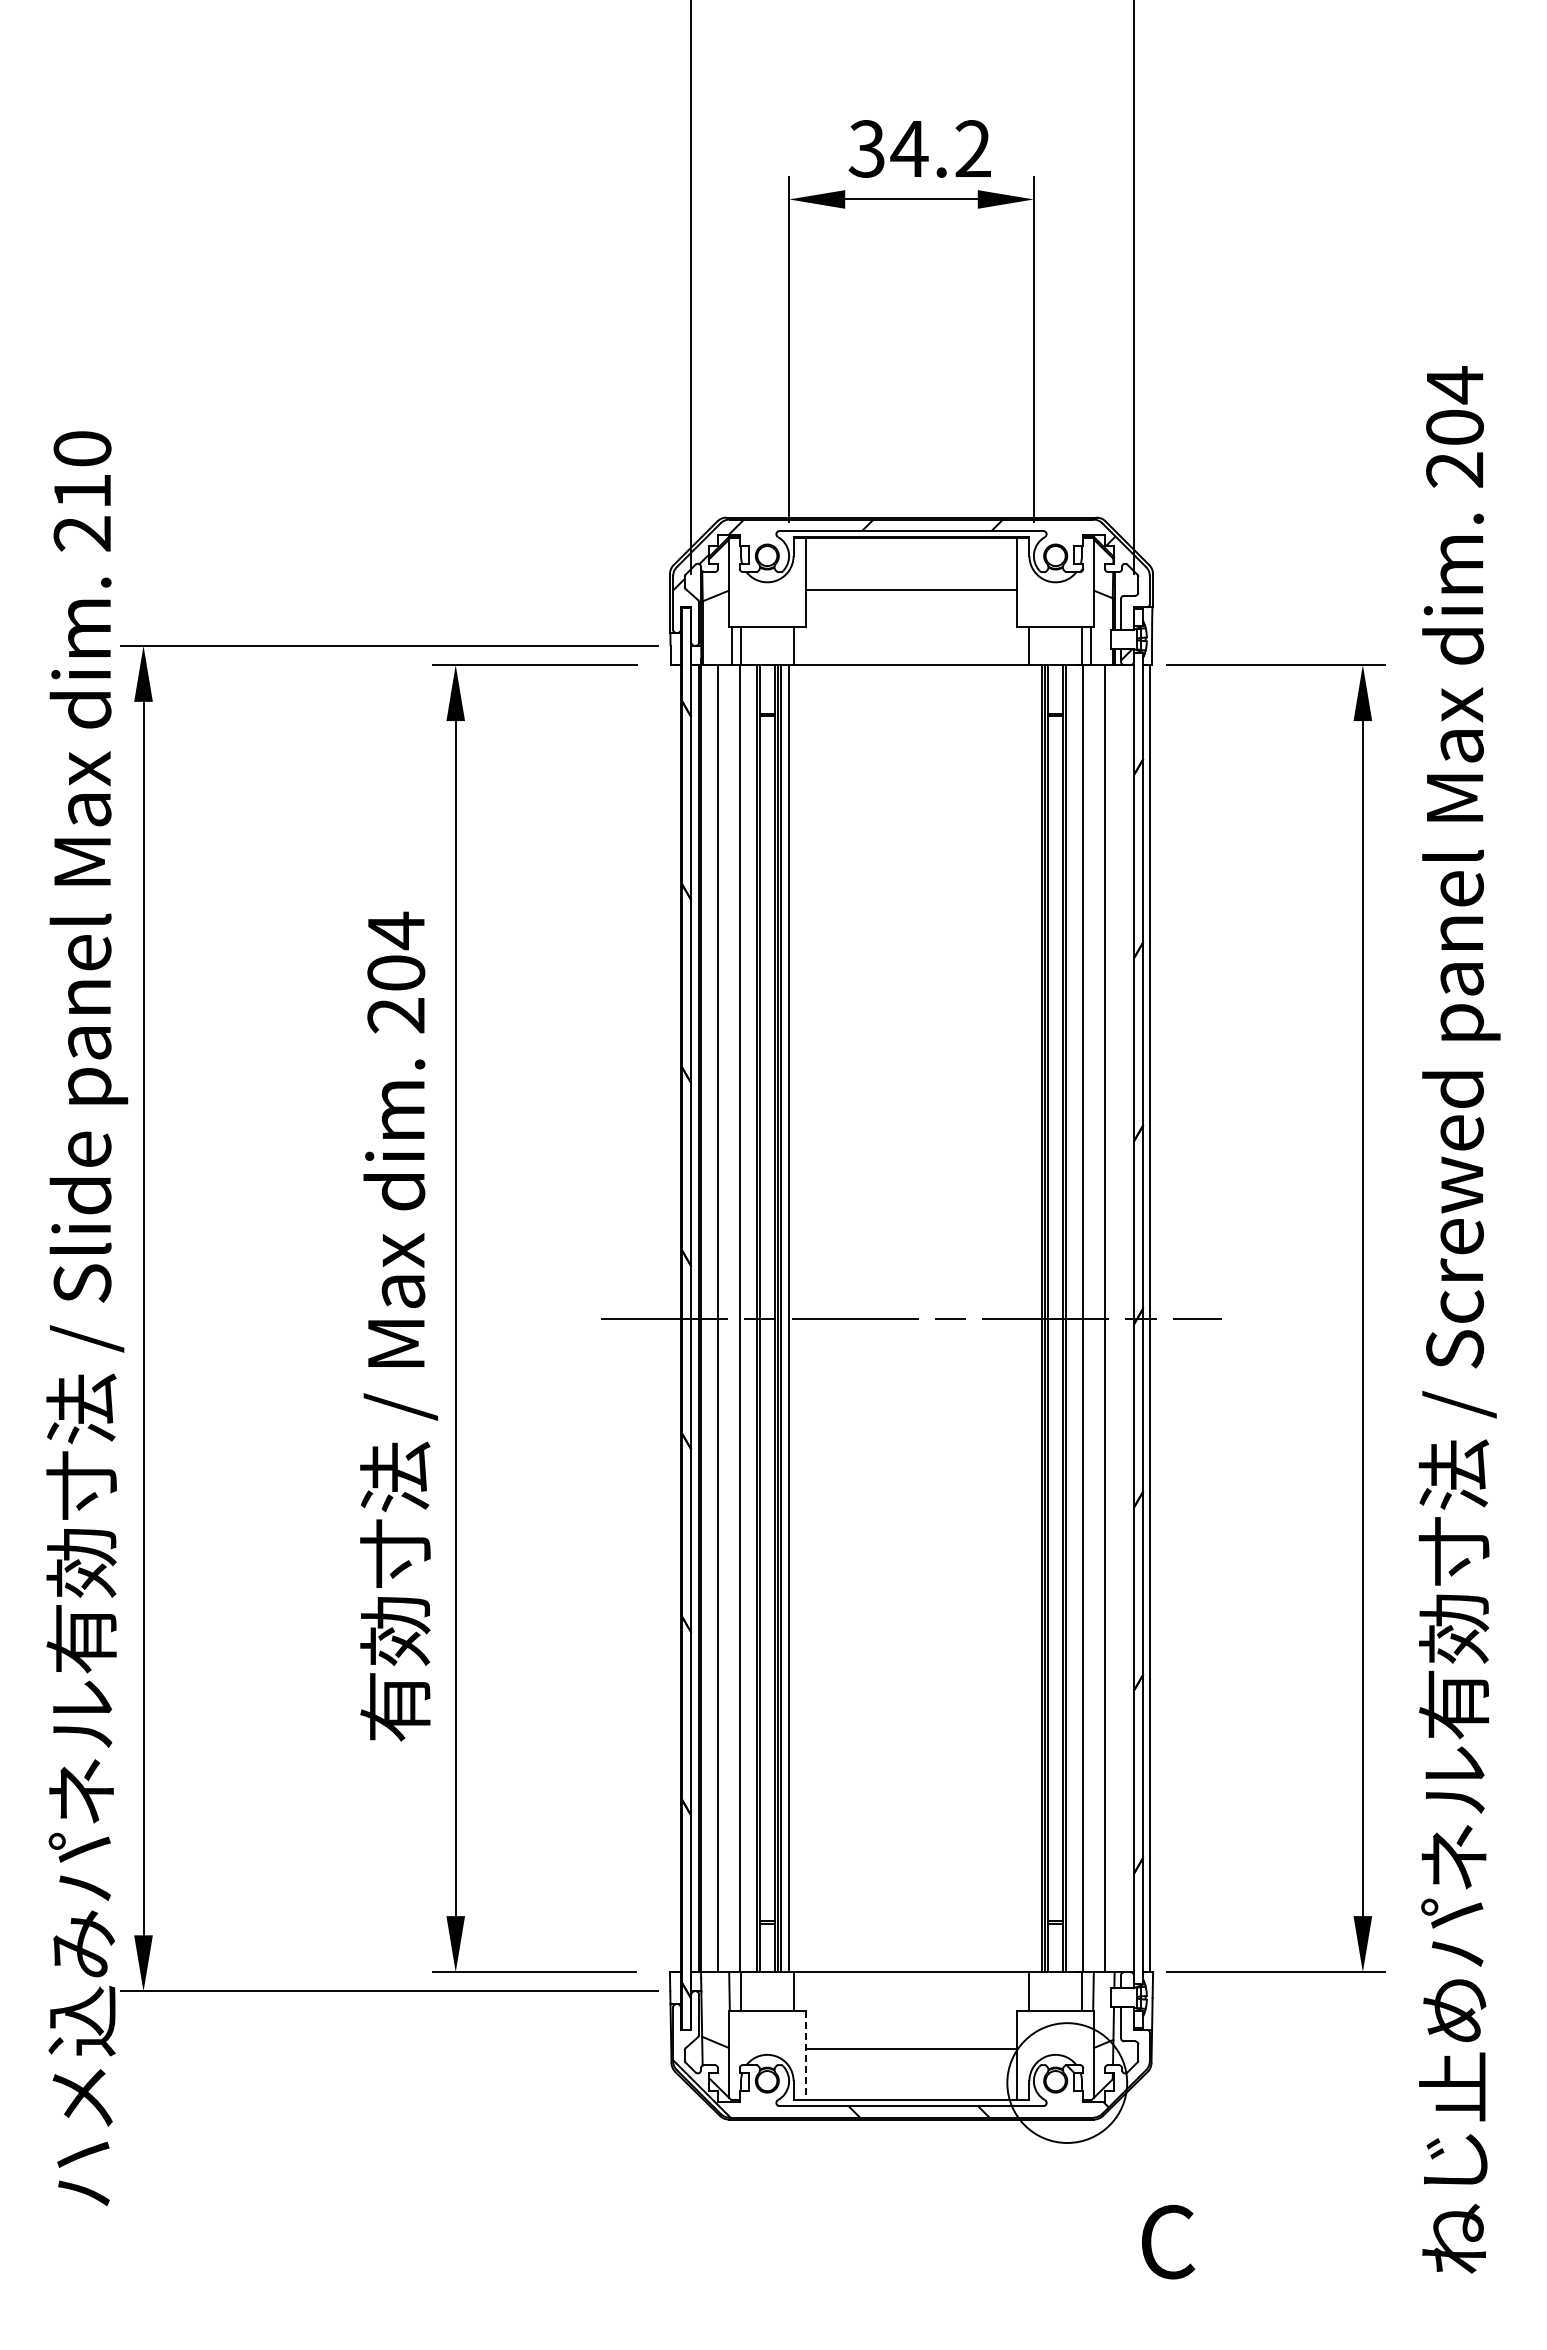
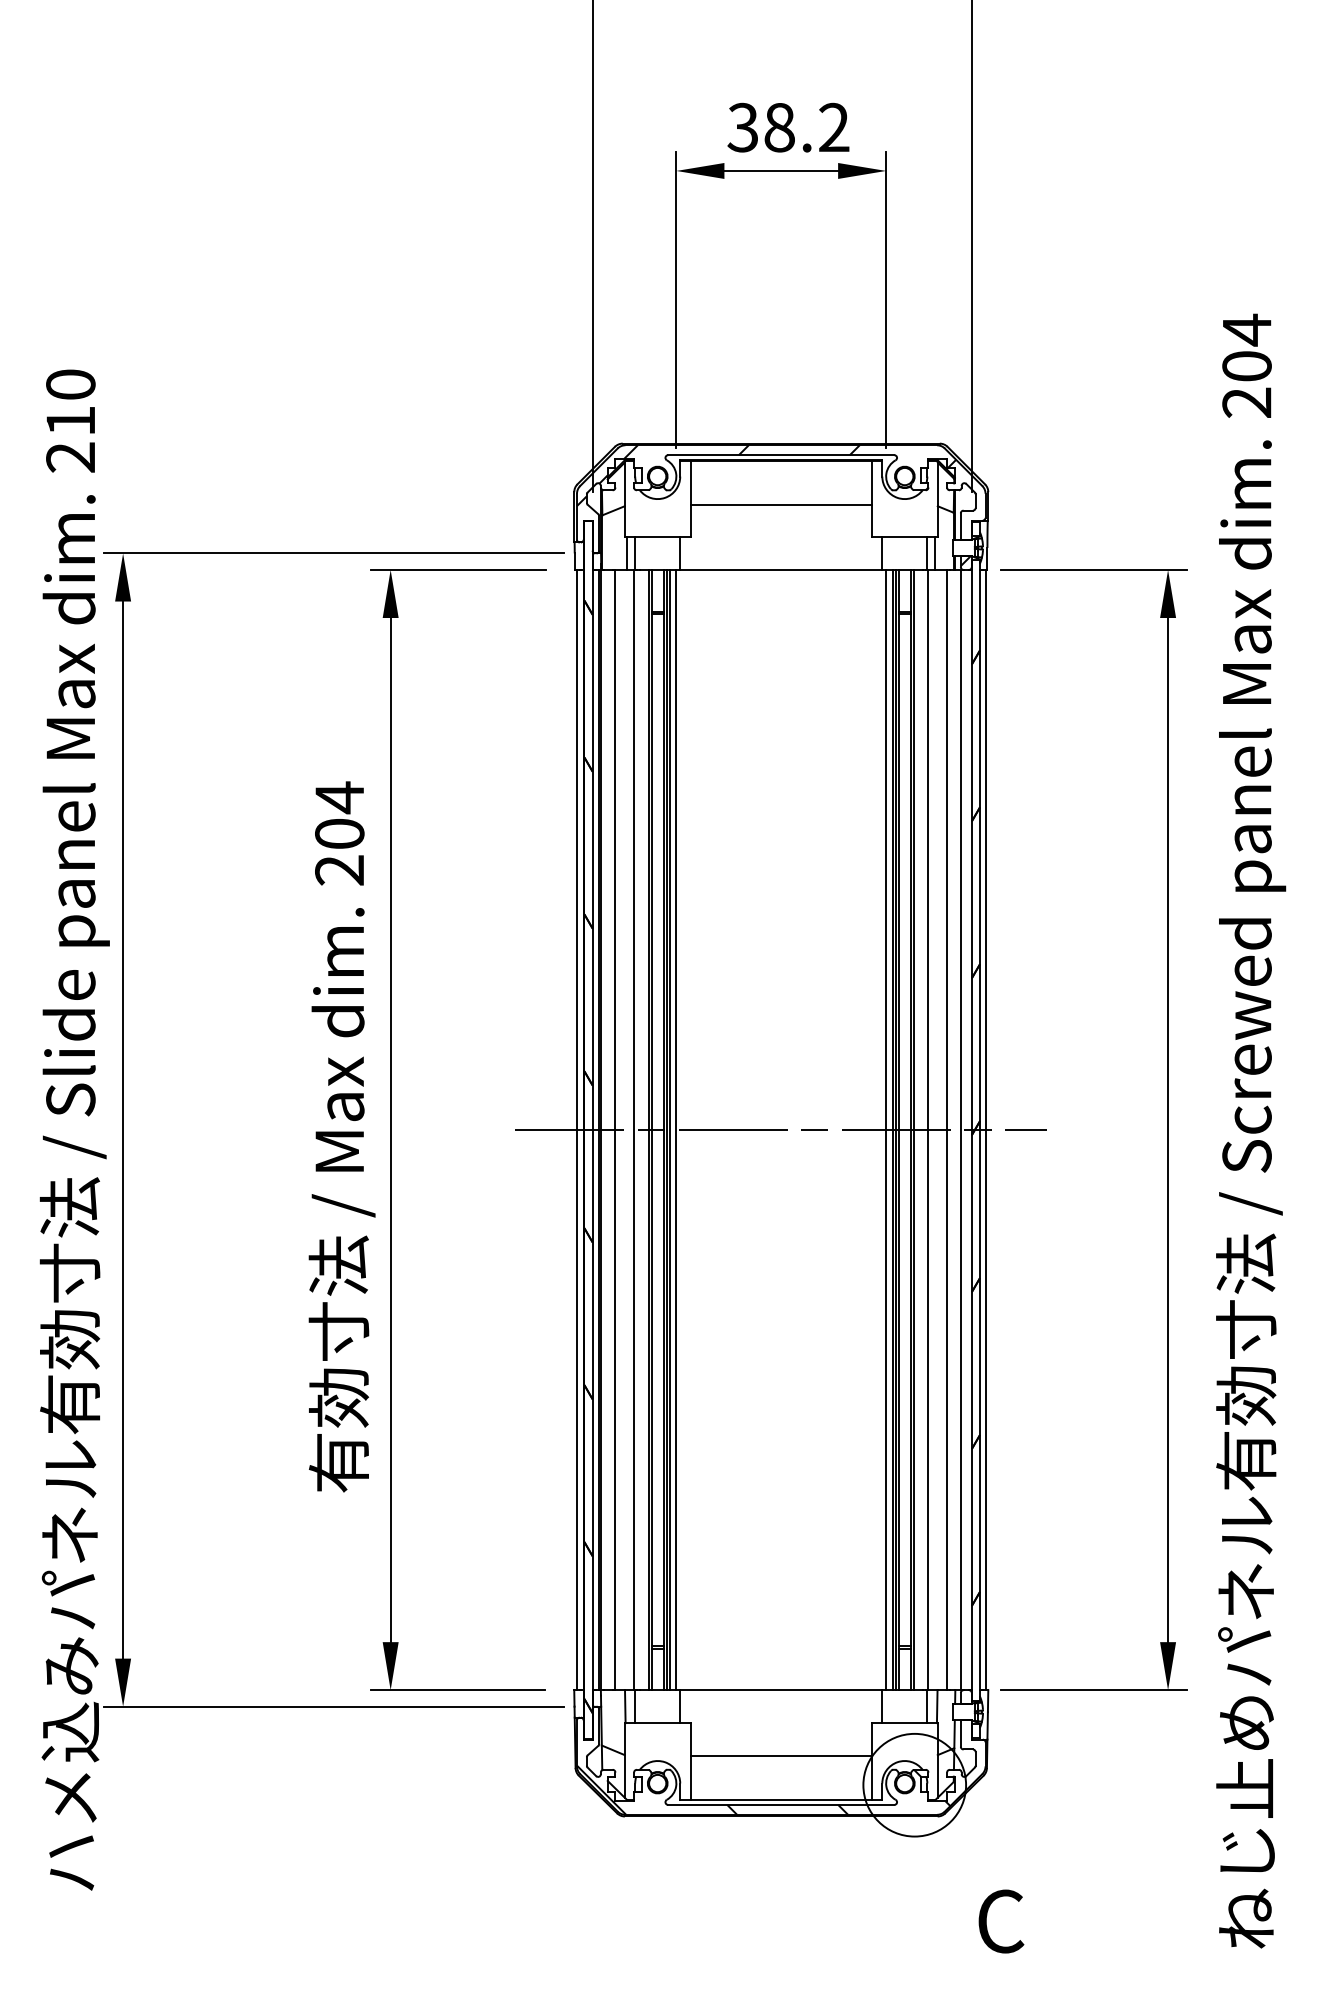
text: (909, 148) -> (779, 127), 34.2 -> 38.2
line: (673, 1318) -> (577, 1129), added
line: (1033, 1318) -> (885, 1129), added
line: (1121, 1318) -> (961, 1129), added
line: (805, 2055) -> (690, 1761), dashed -> solid

